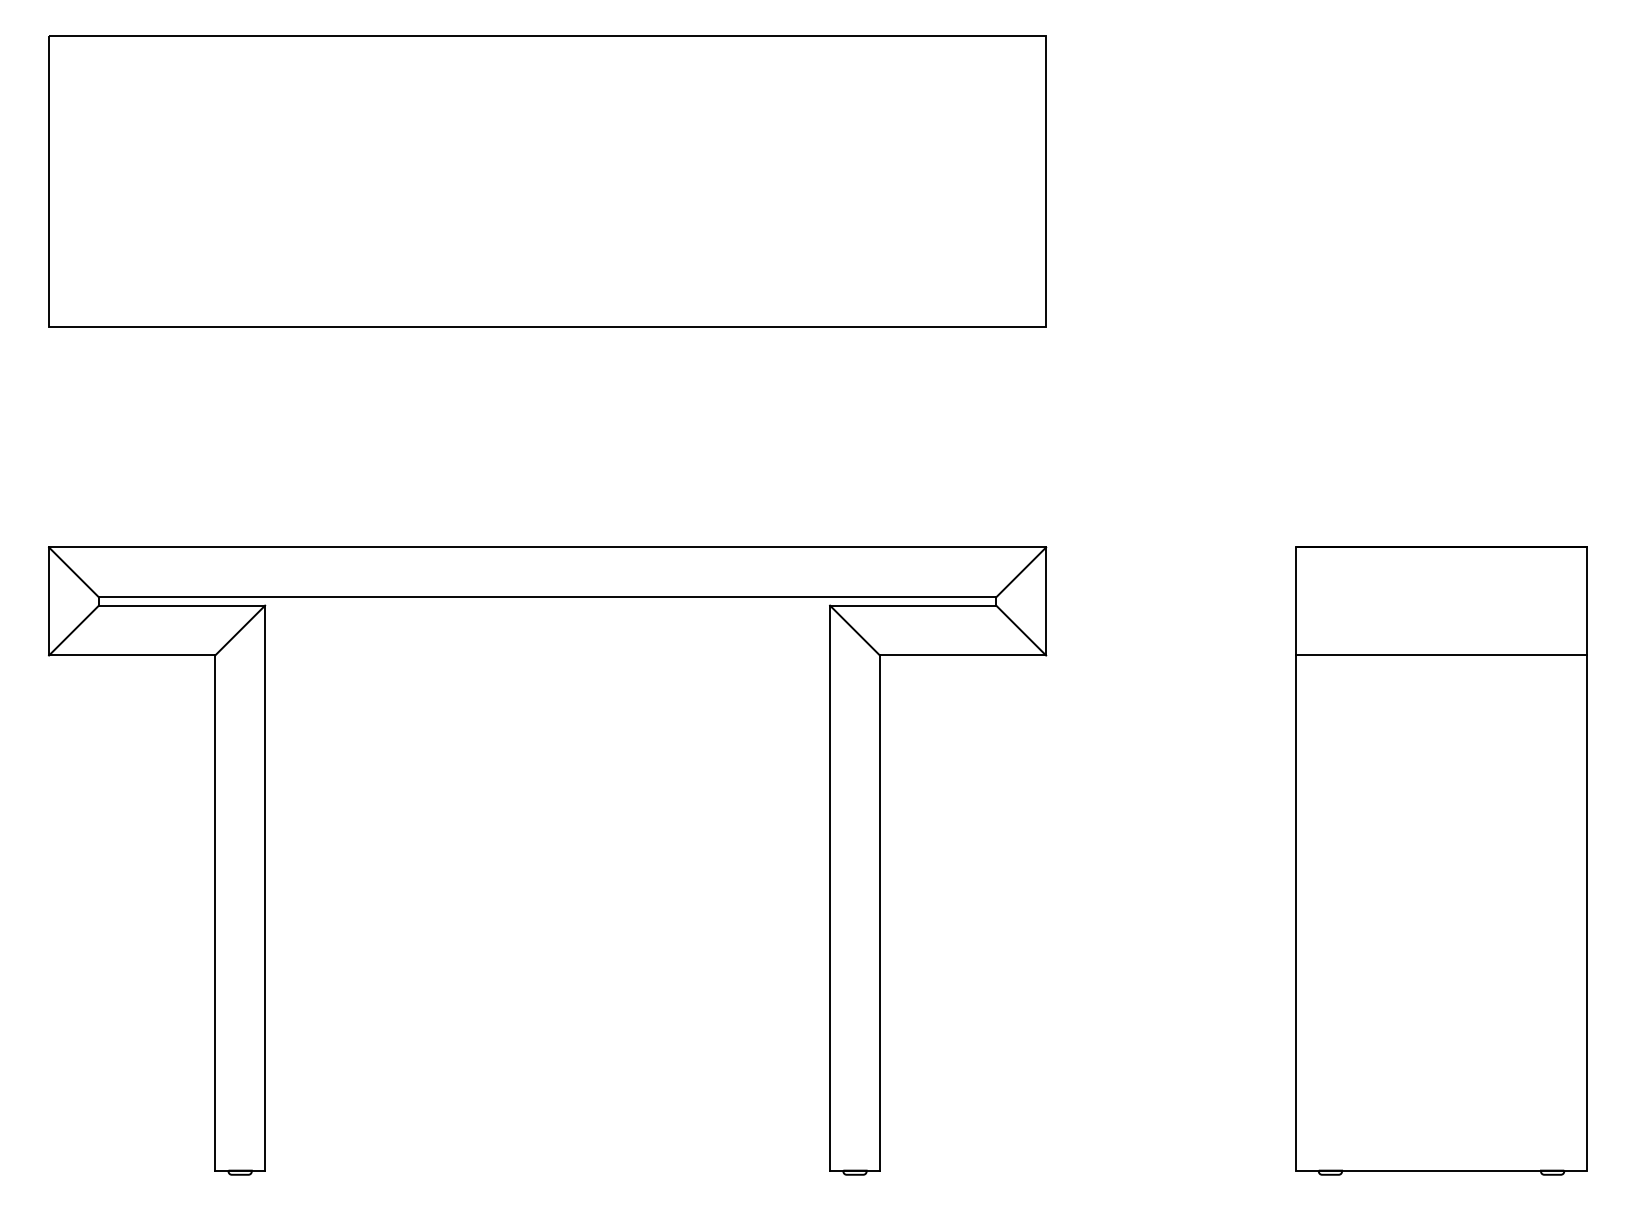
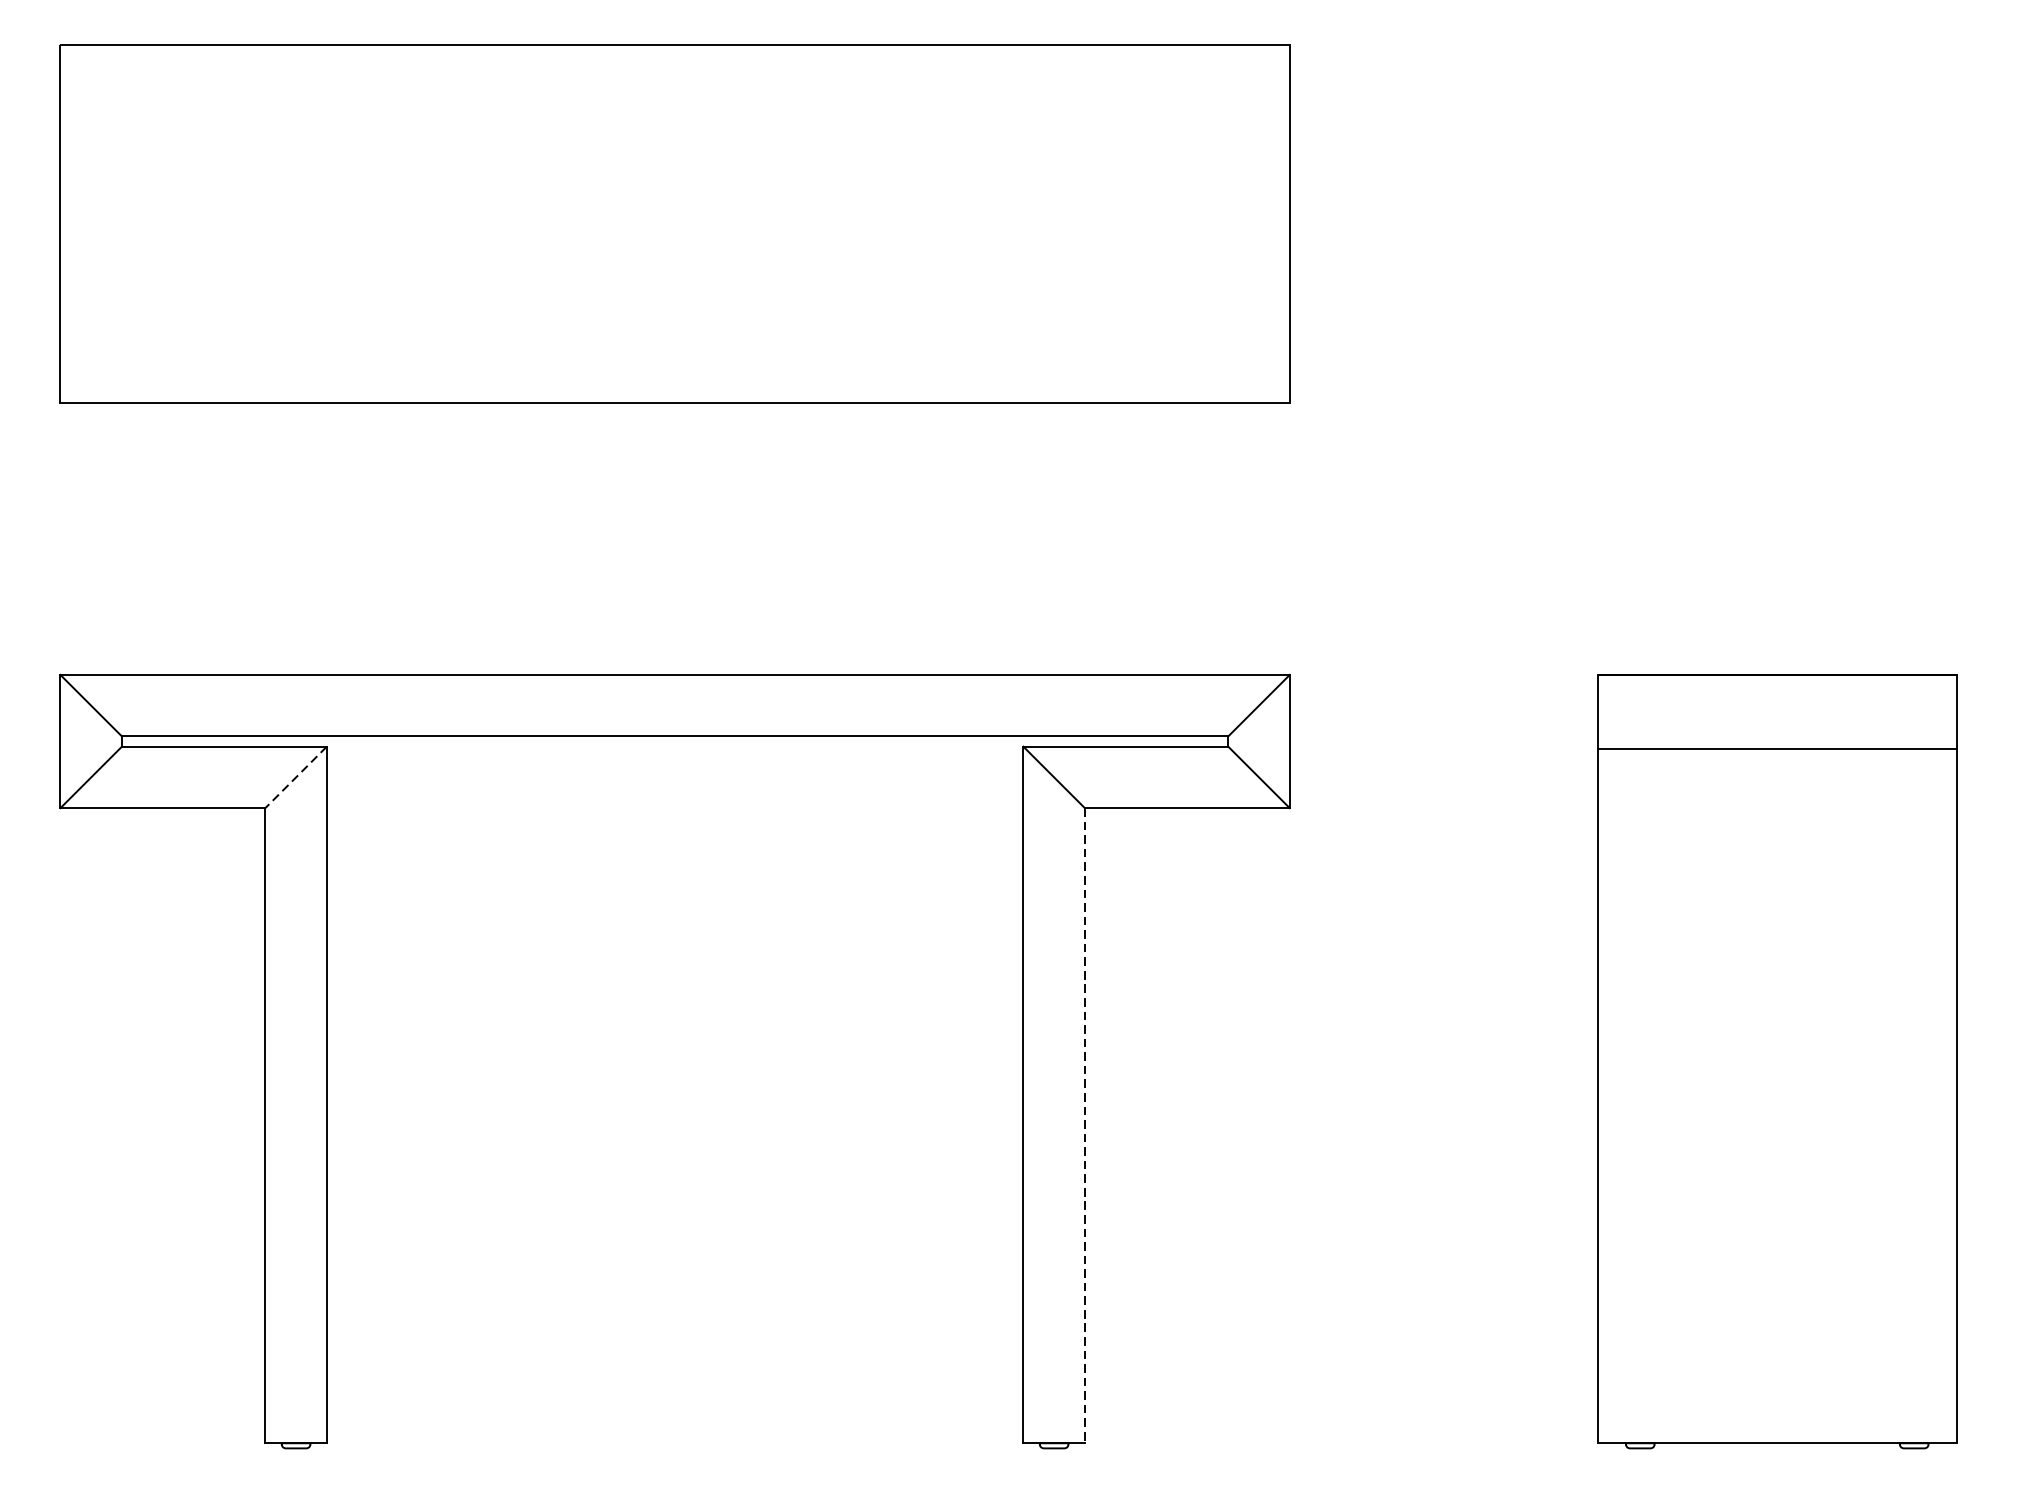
line: (239, 630) -> (295, 777), solid -> dashed
line: (1441, 655) -> (1777, 748), moved
line: (879, 913) -> (1084, 1126), solid -> dashed

